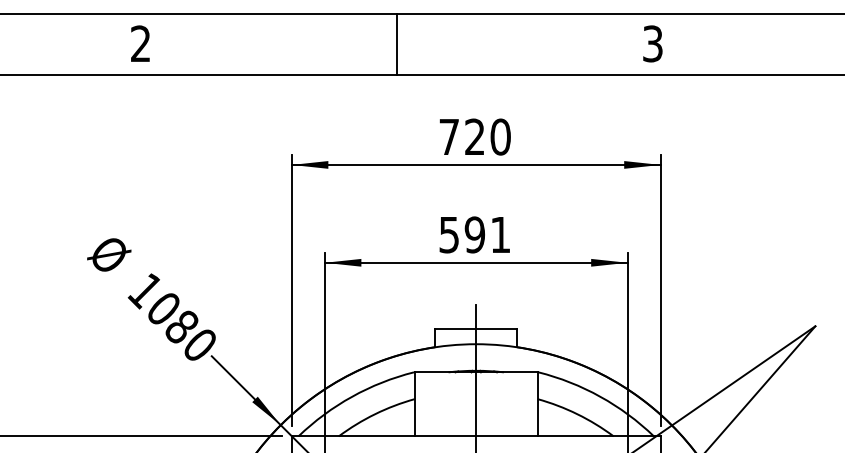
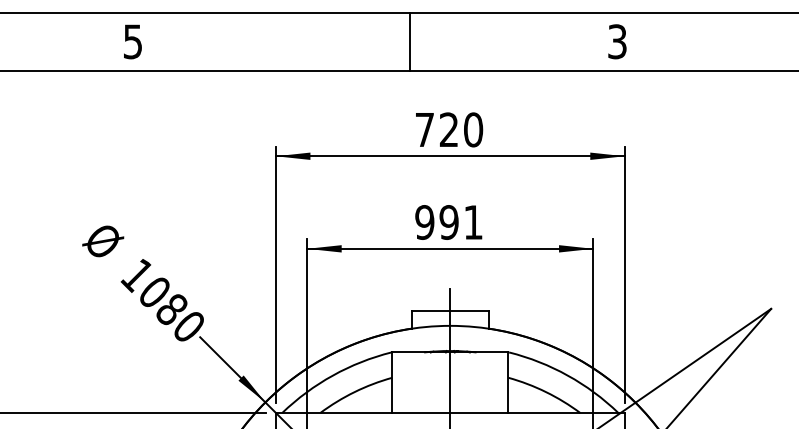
text: (140, 43) -> (132, 41), 2 -> 5
line: (397, 44) -> (409, 42), moved
text: (448, 234) -> (424, 222), 591 -> 991

